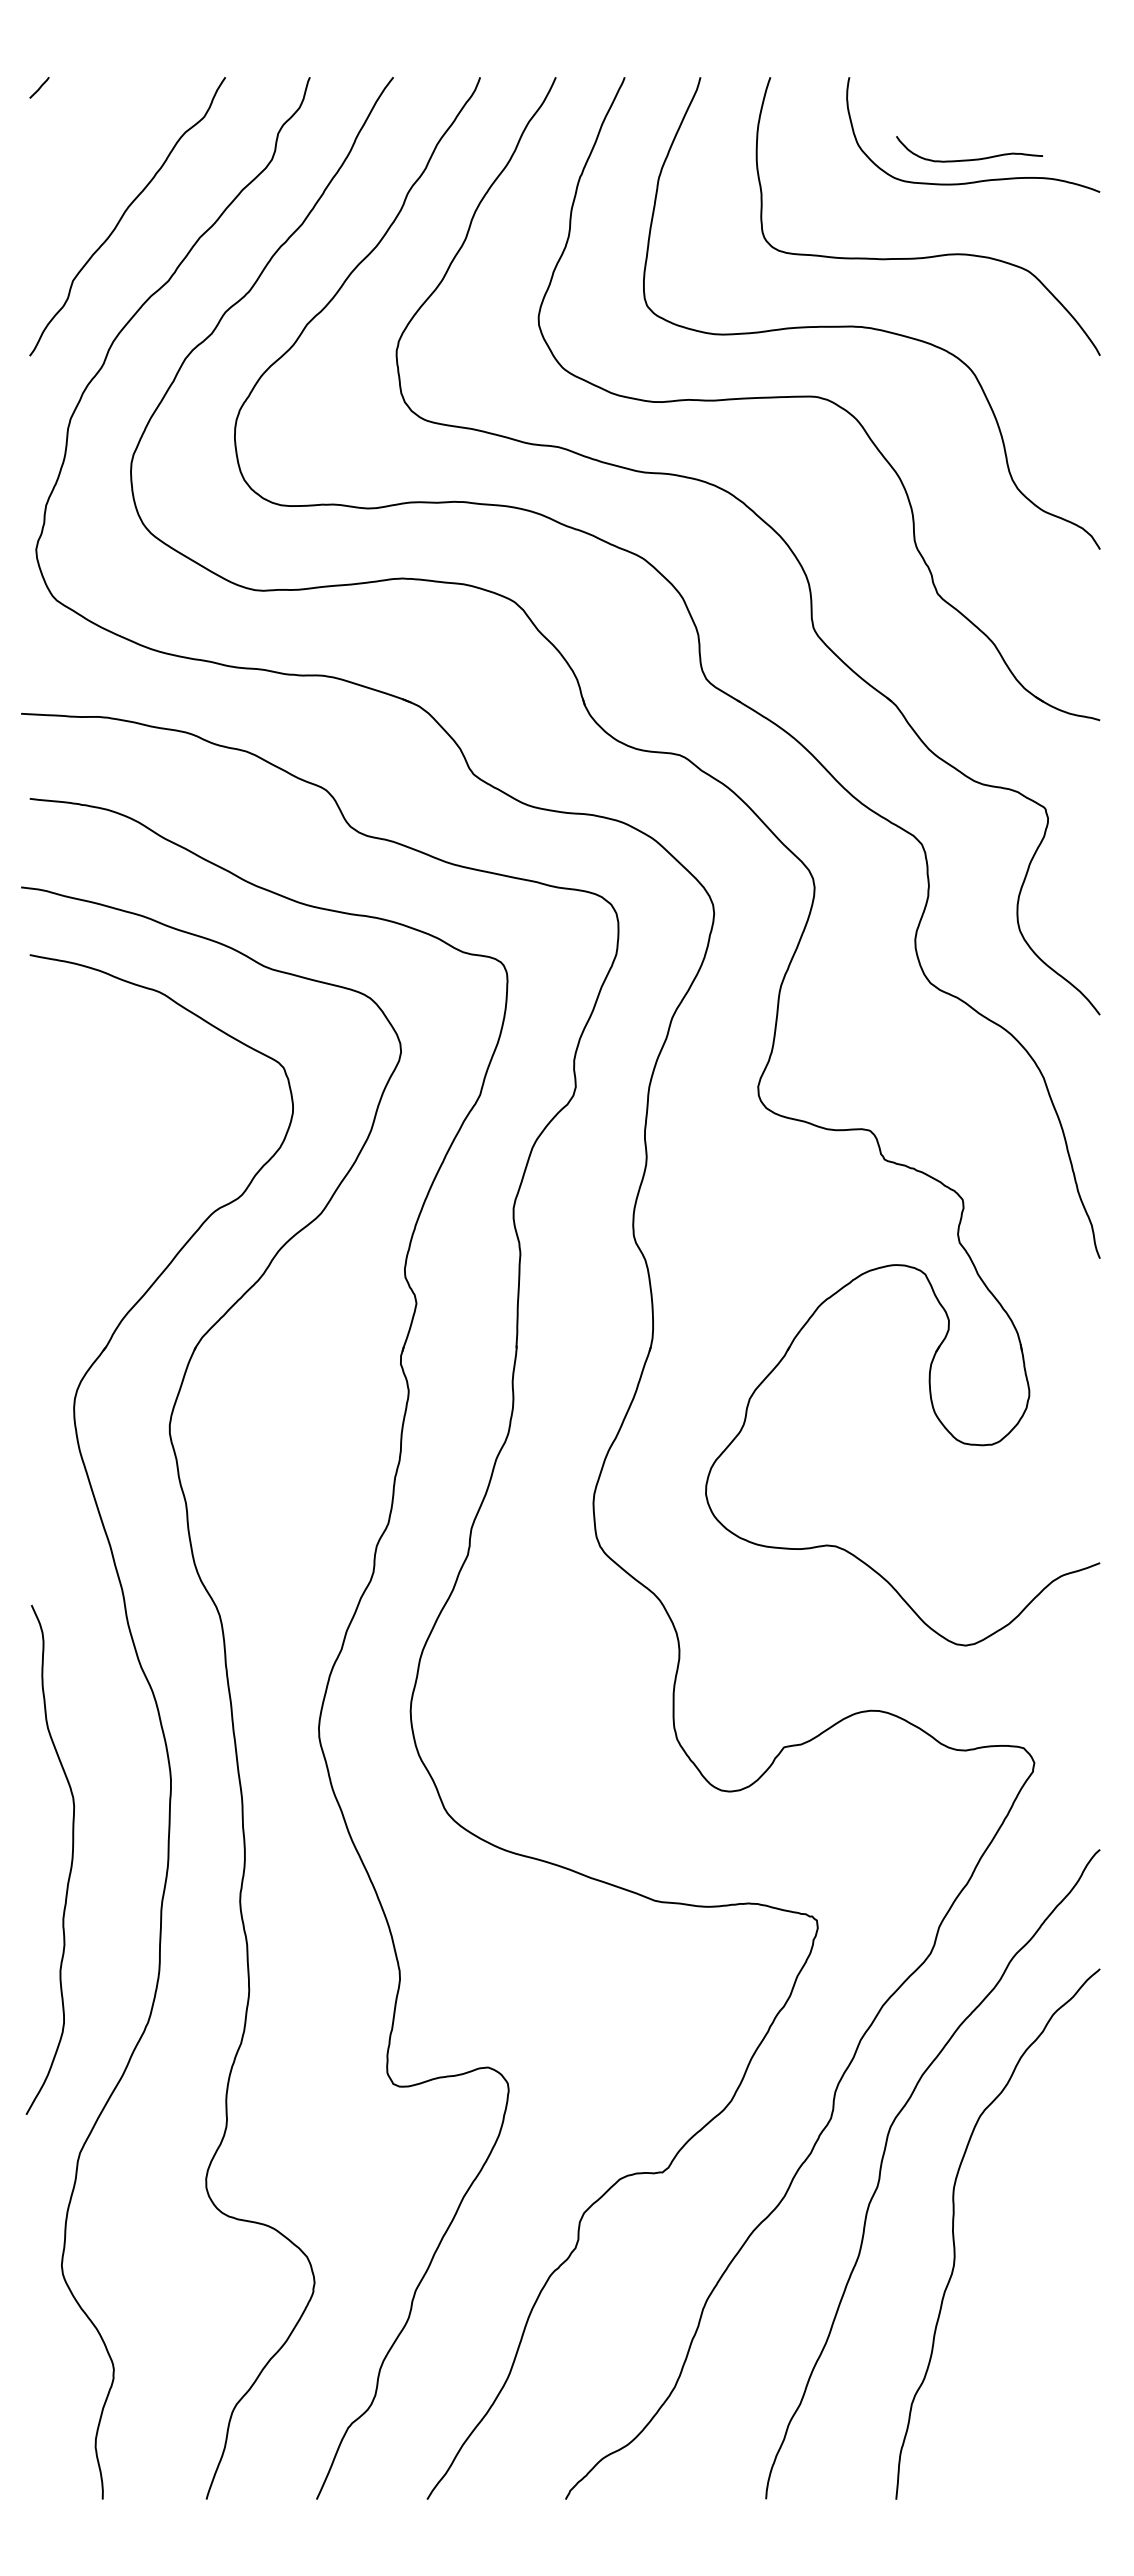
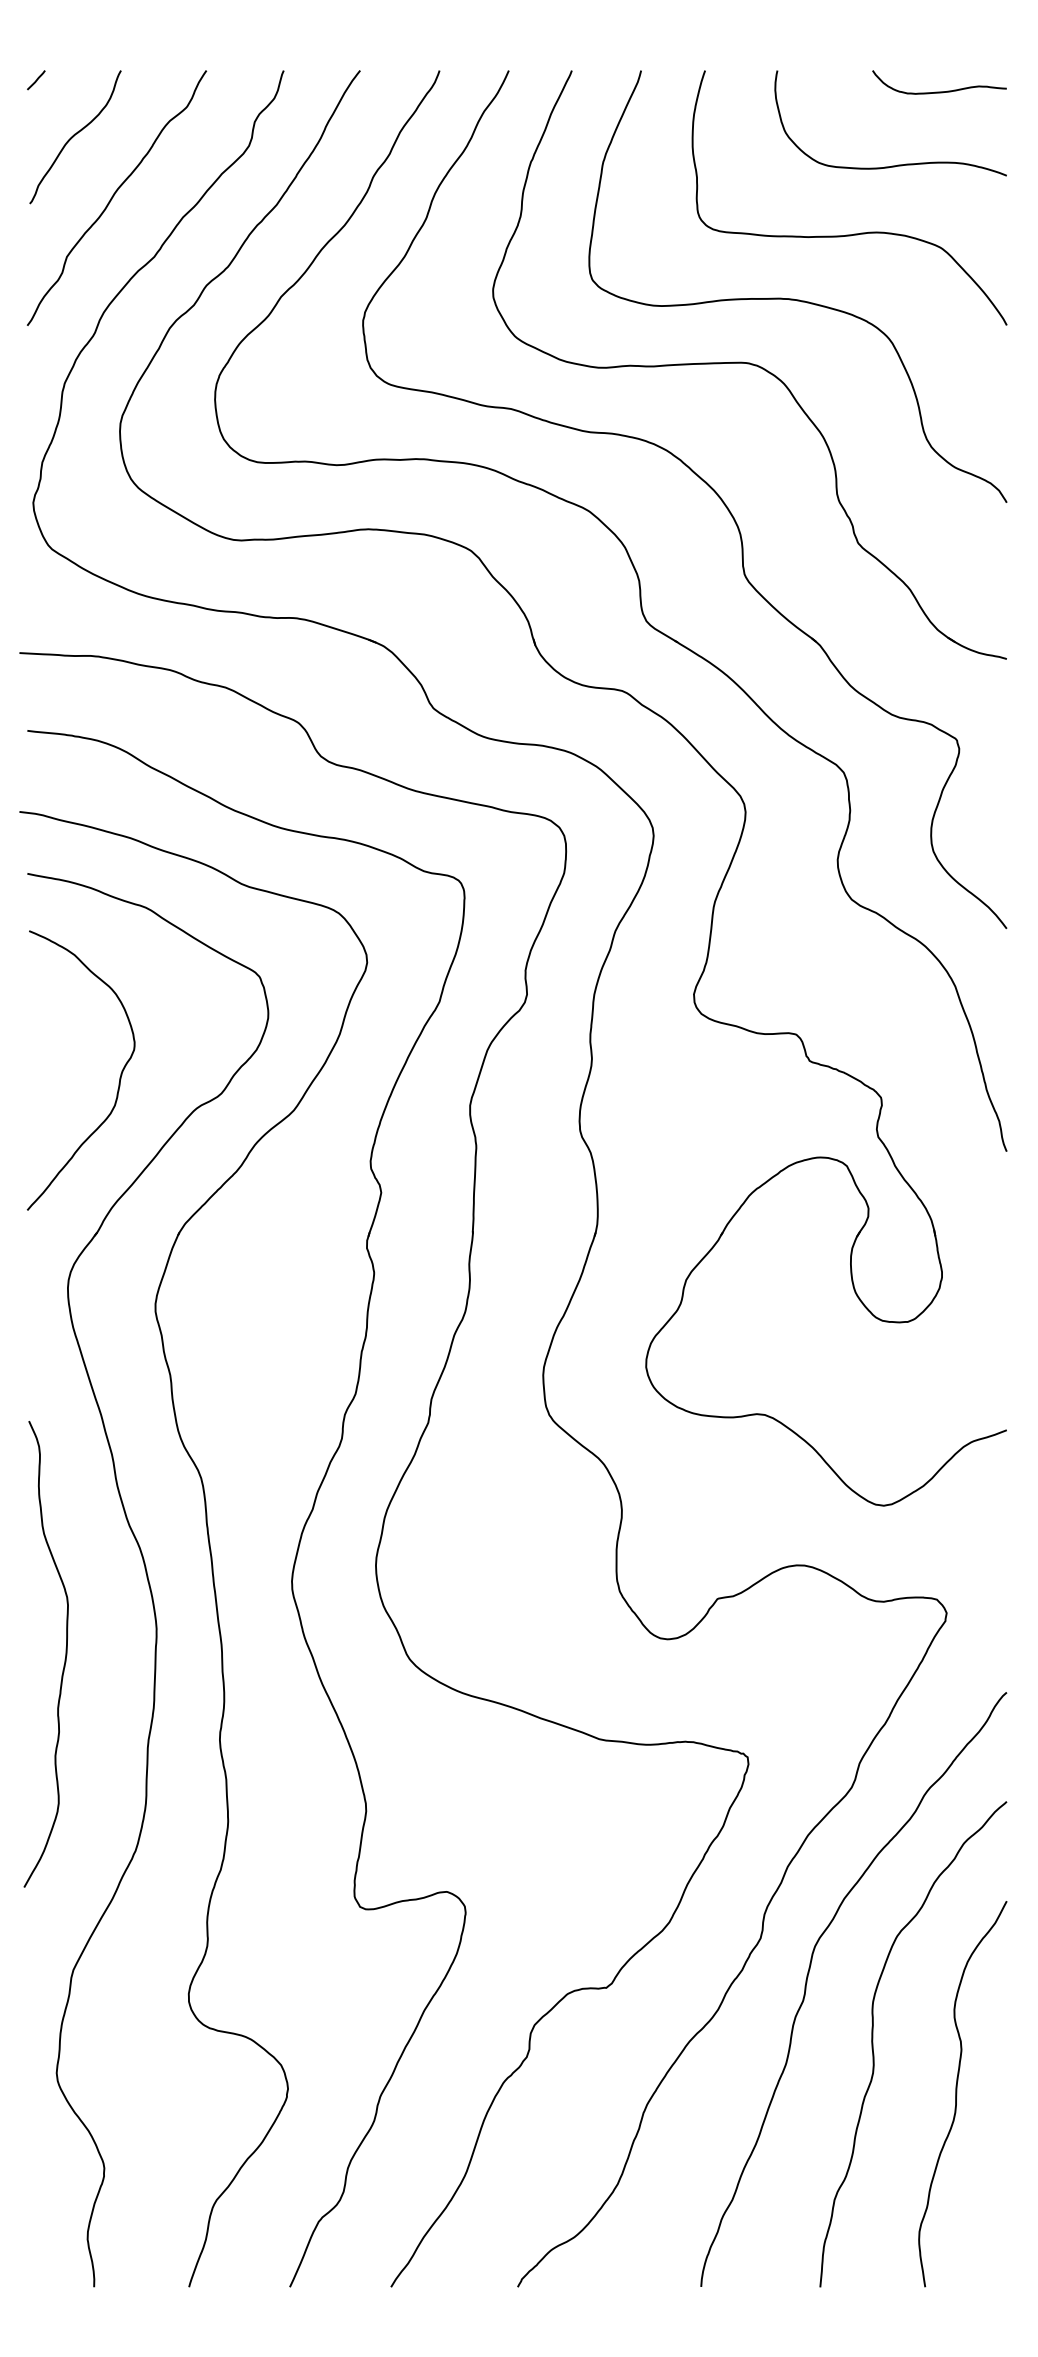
curve: (82, 148) -> (75, 135), added
curve: (969, 159) -> (939, 91), moved
curve: (130, 1177) -> (119, 1077), added
curve: (70, 1864) -> (64, 1658), moved
curve: (1045, 2288) -> (956, 2094), added

